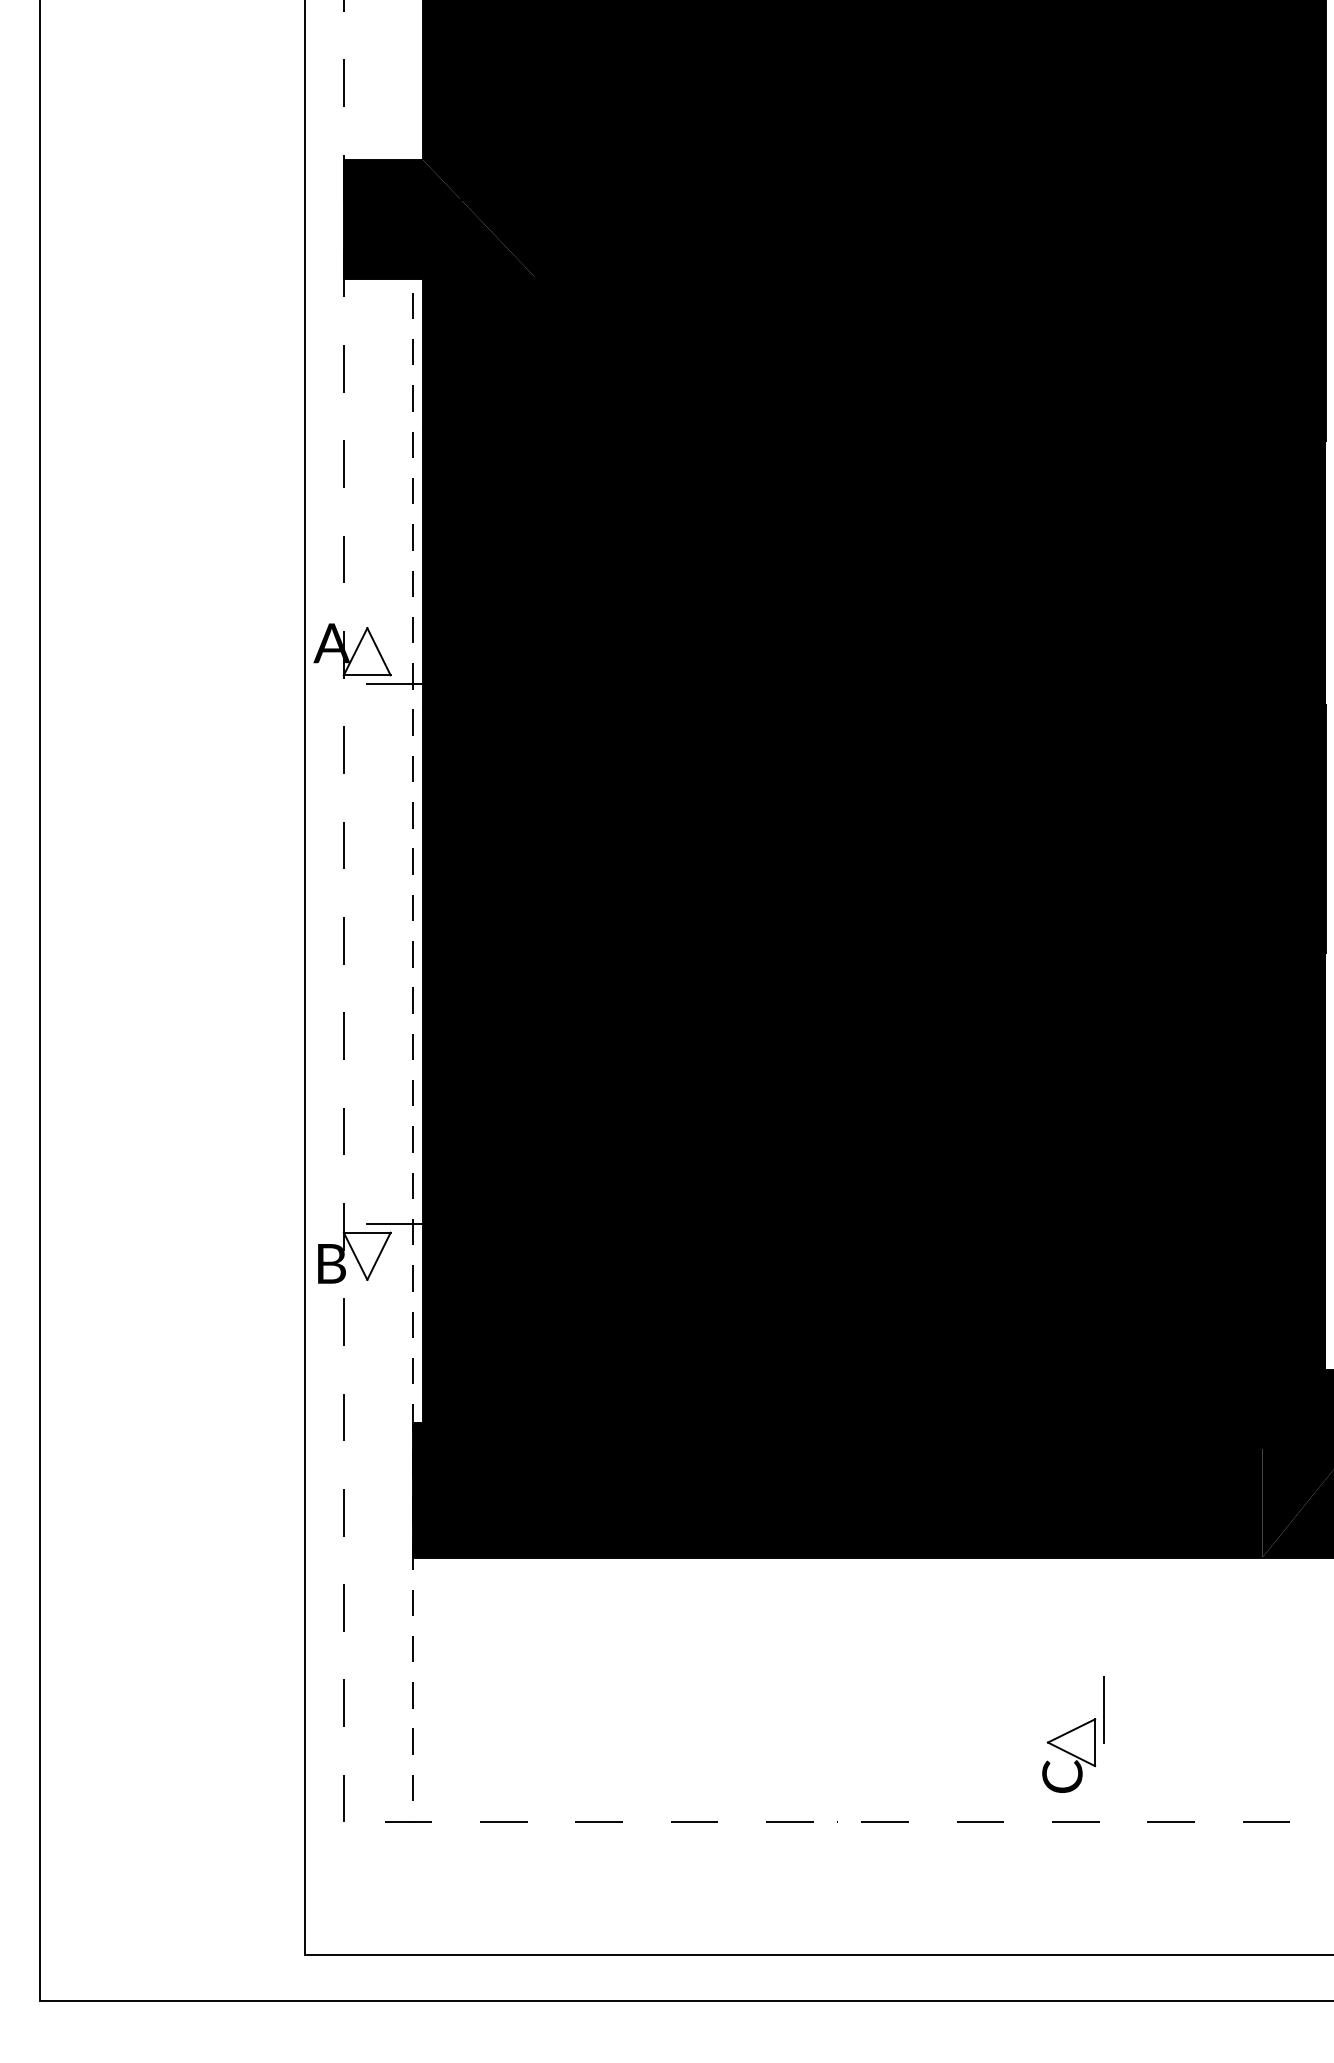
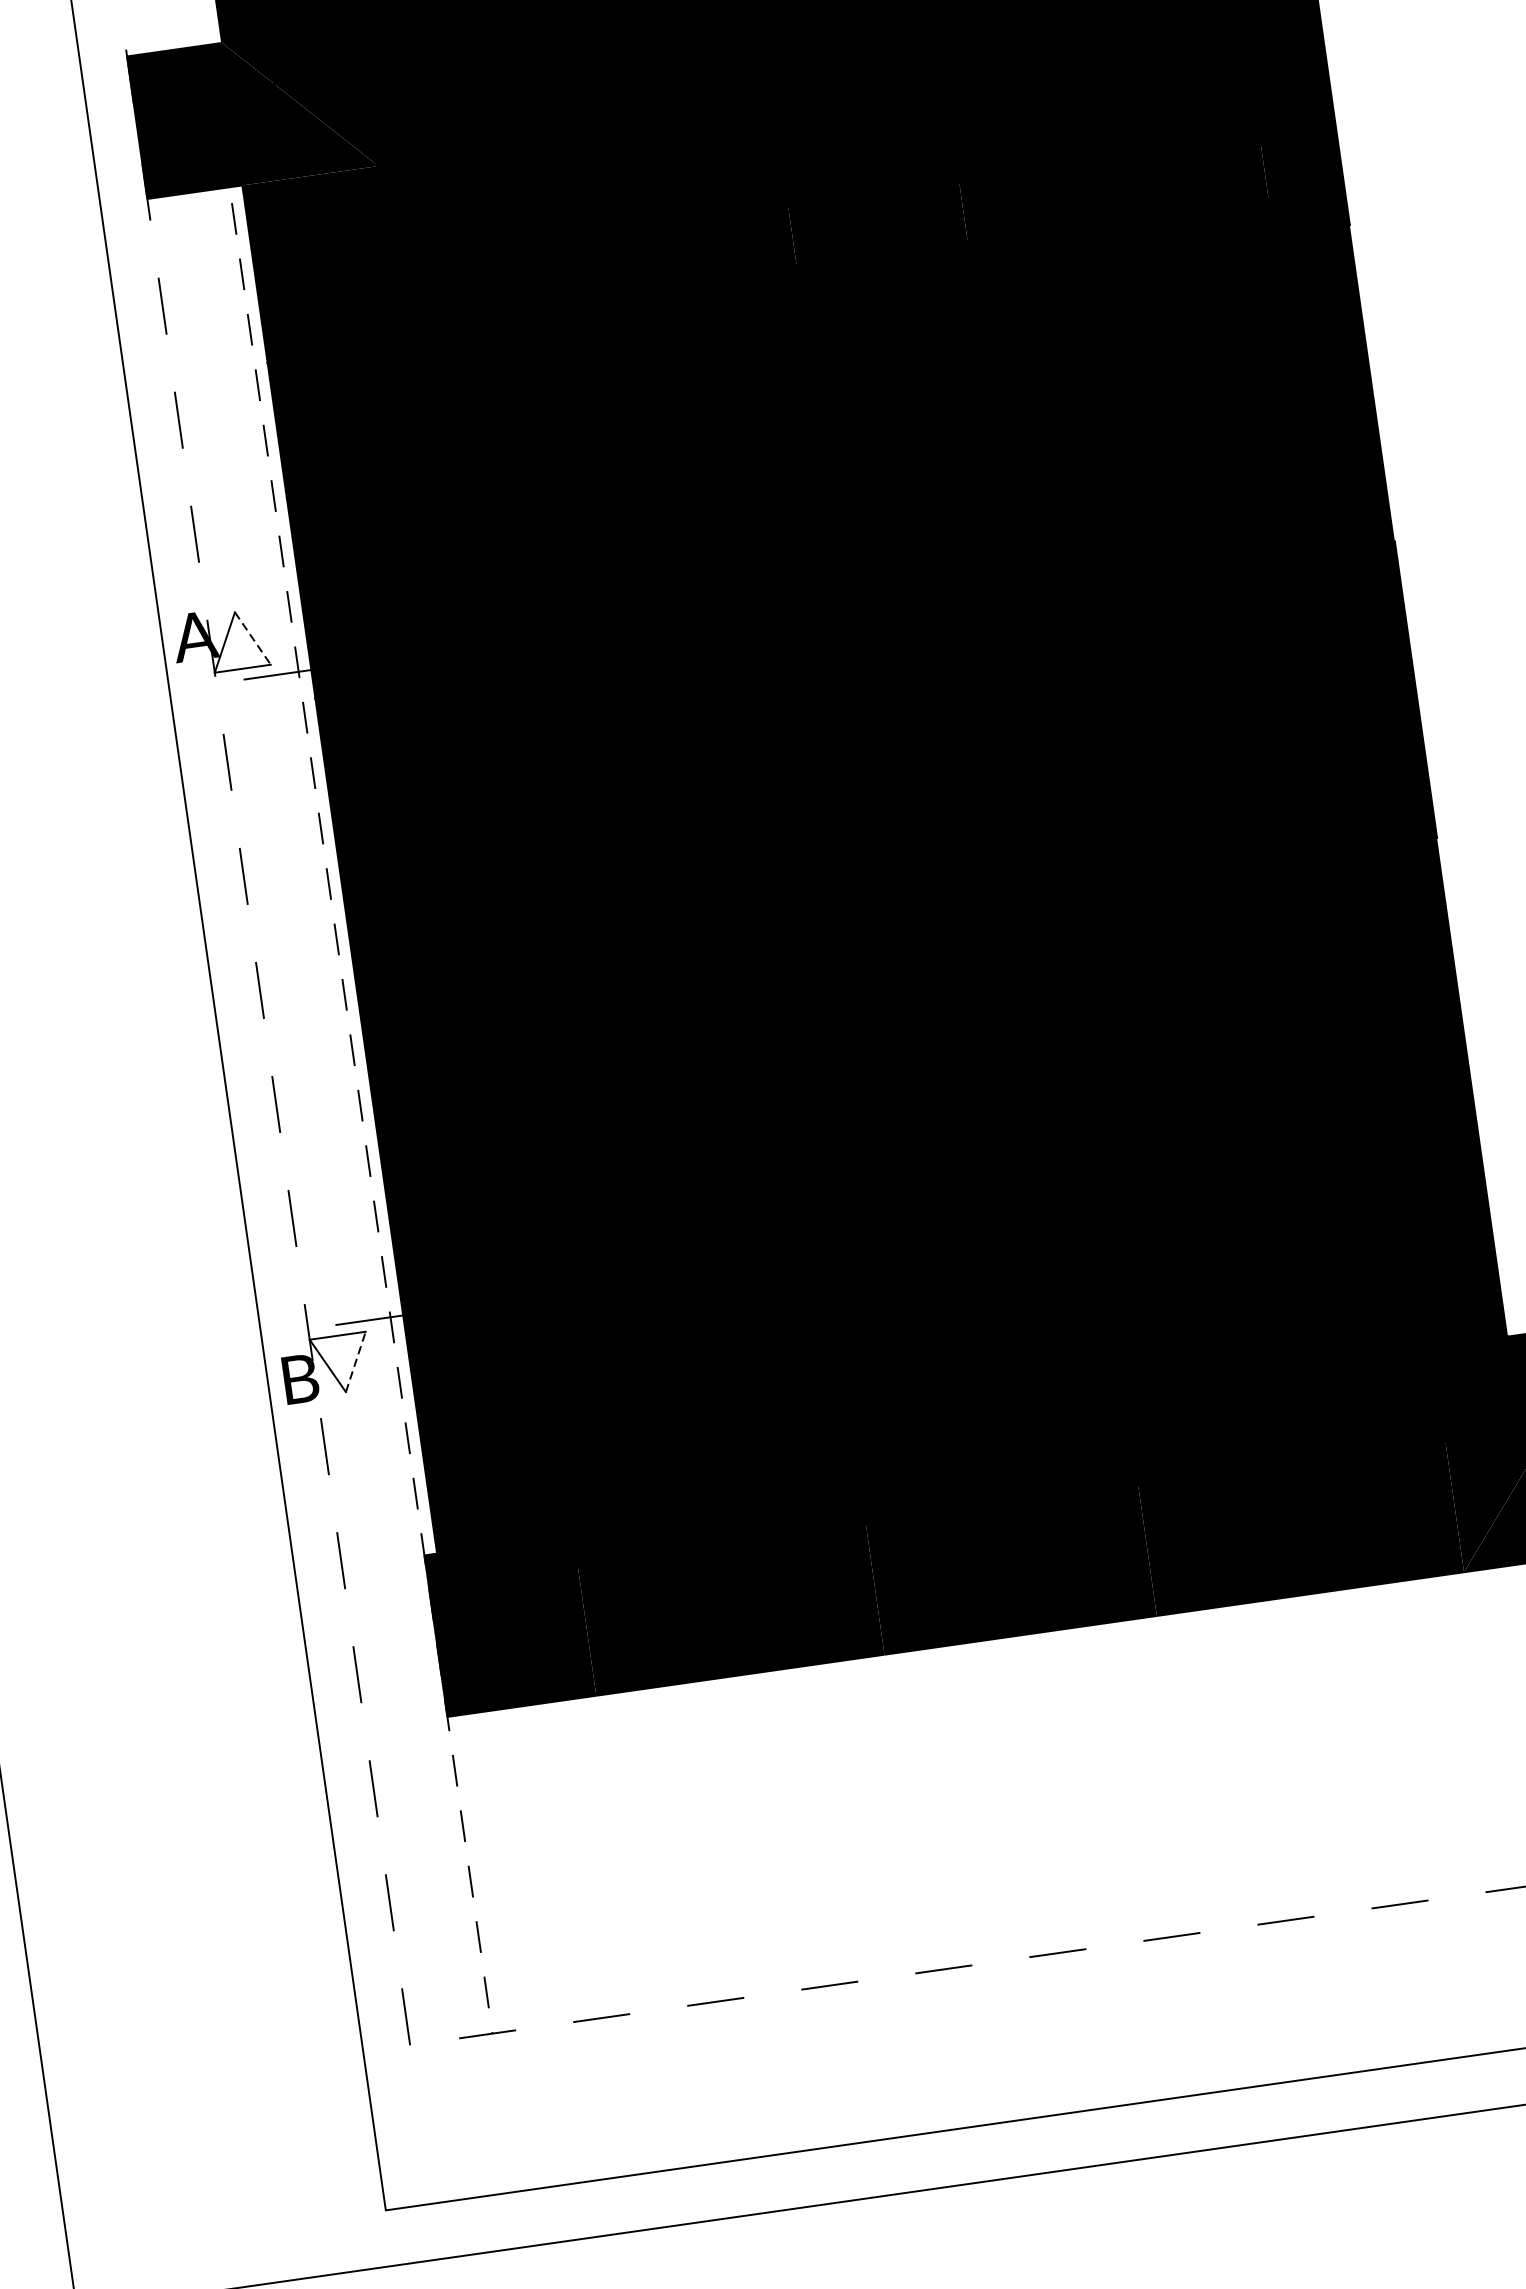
line: (379, 652) -> (253, 639), solid -> dashed
line: (379, 1255) -> (356, 1360), solid -> dashed
part: (1073, 1734) -> (1268, 1815), removed

